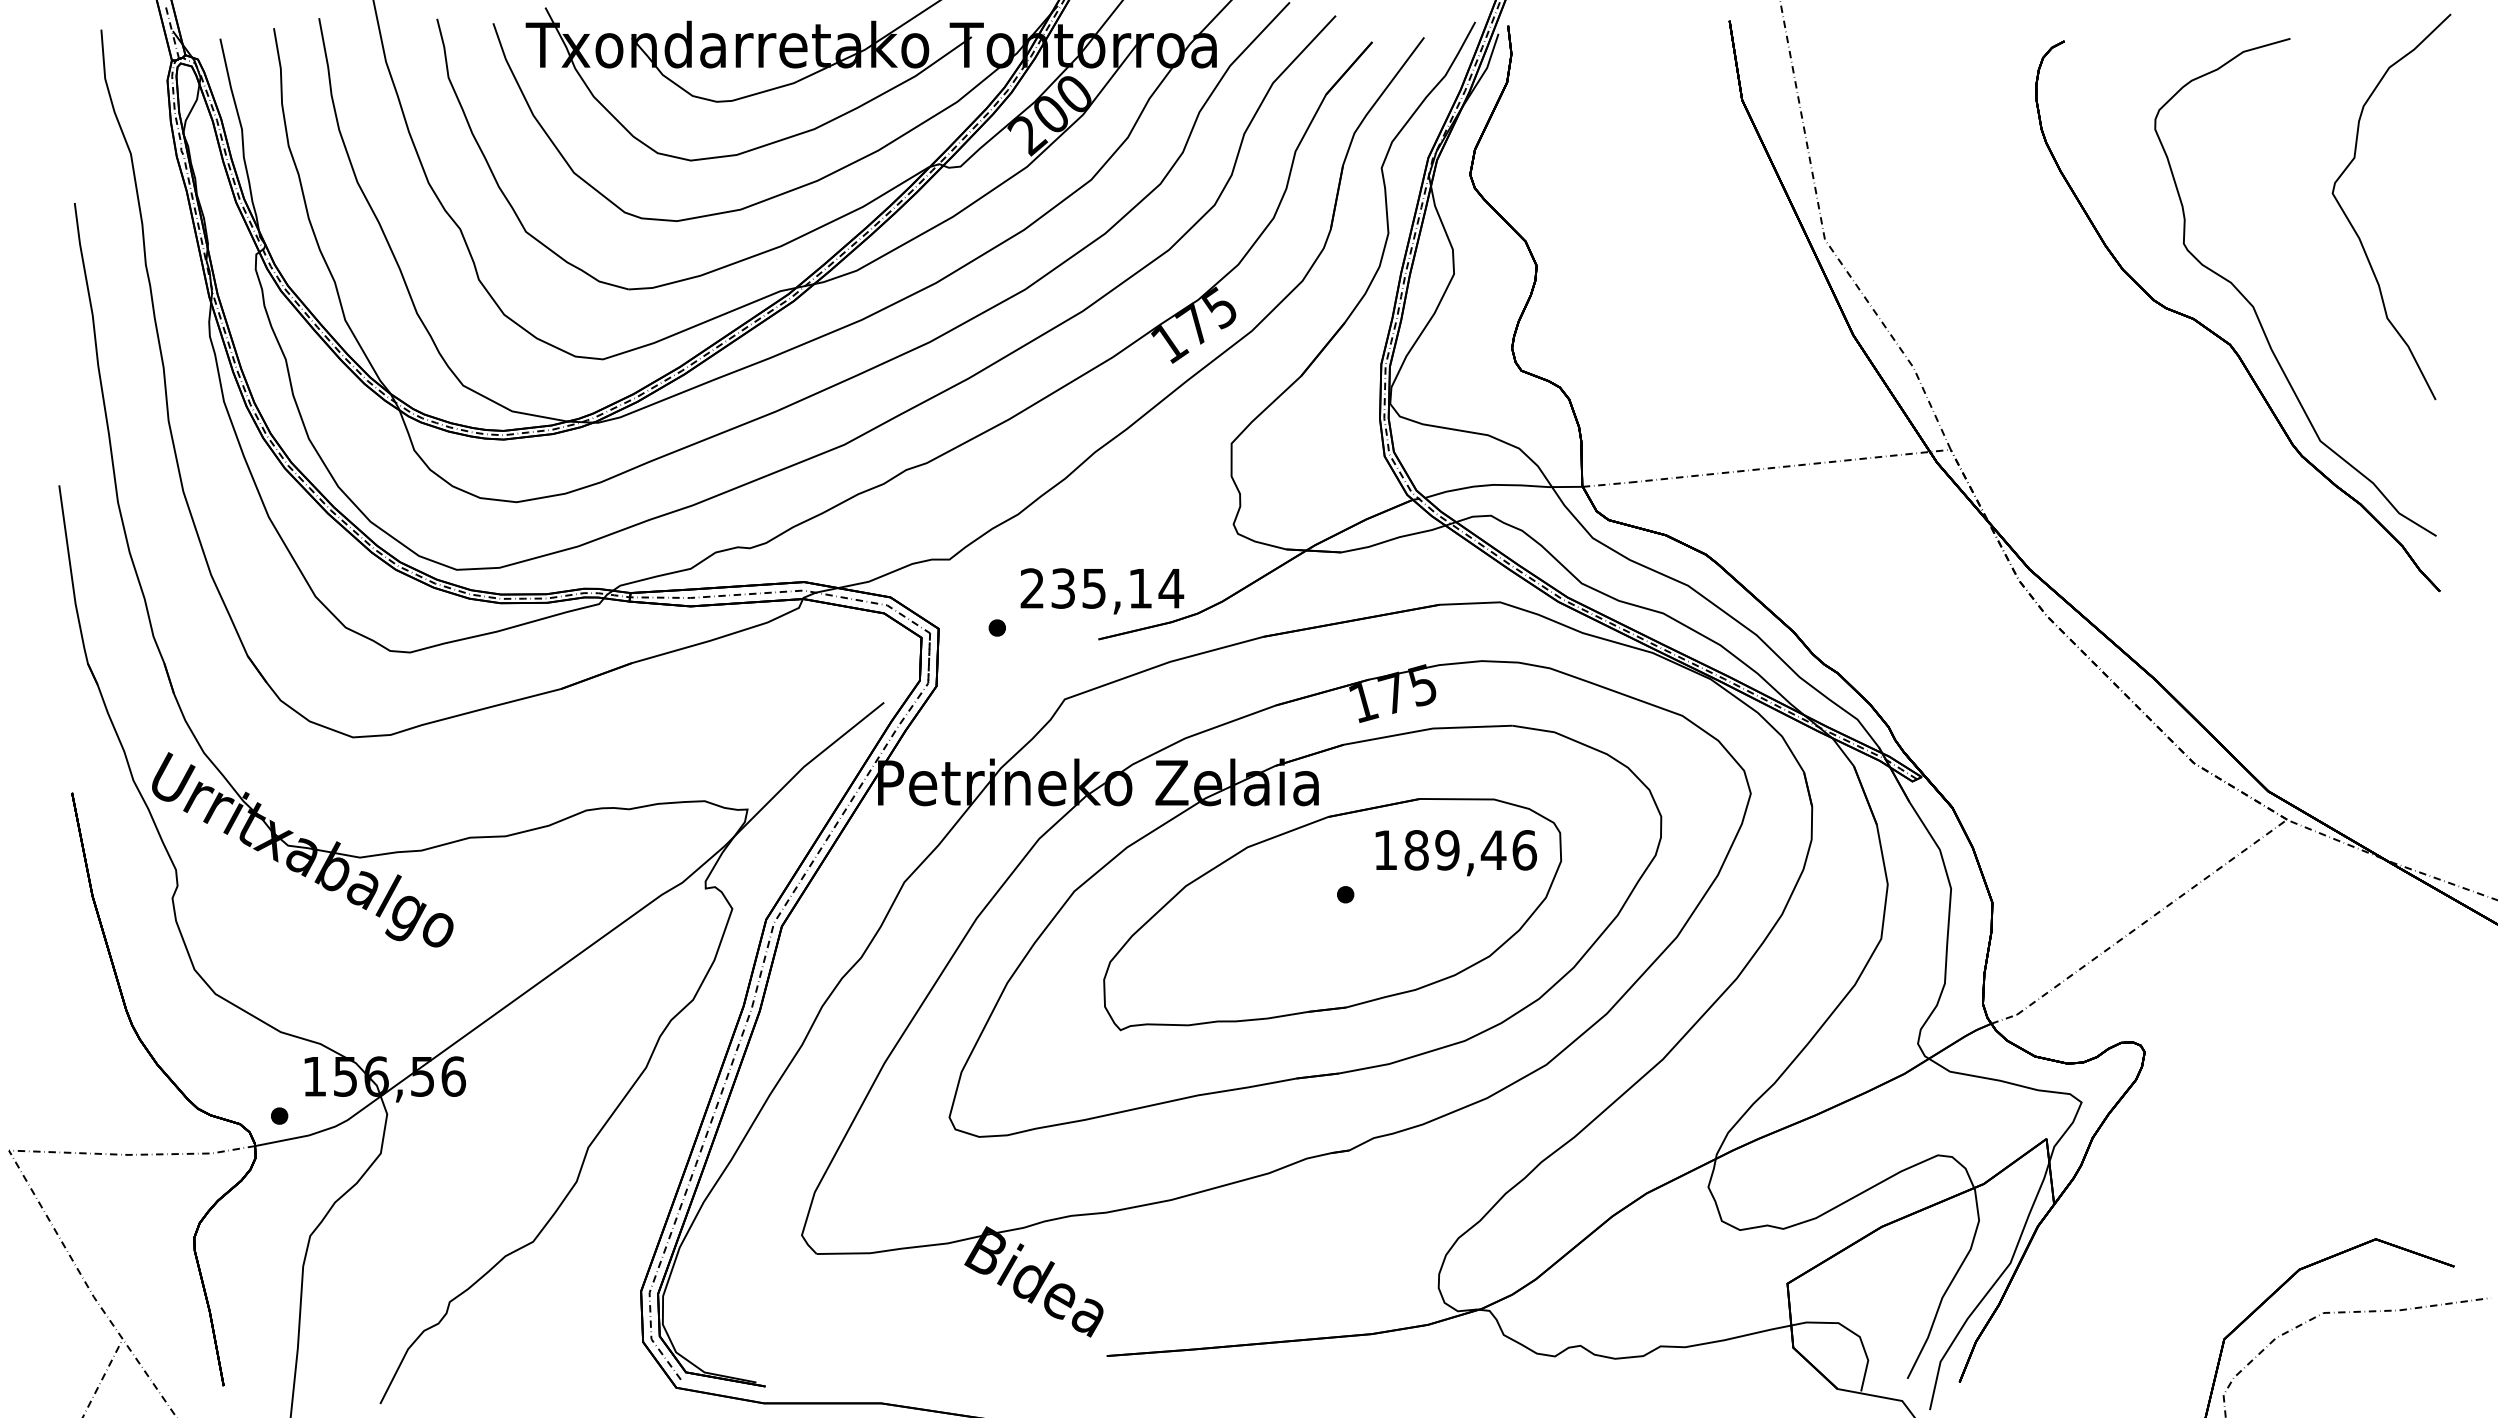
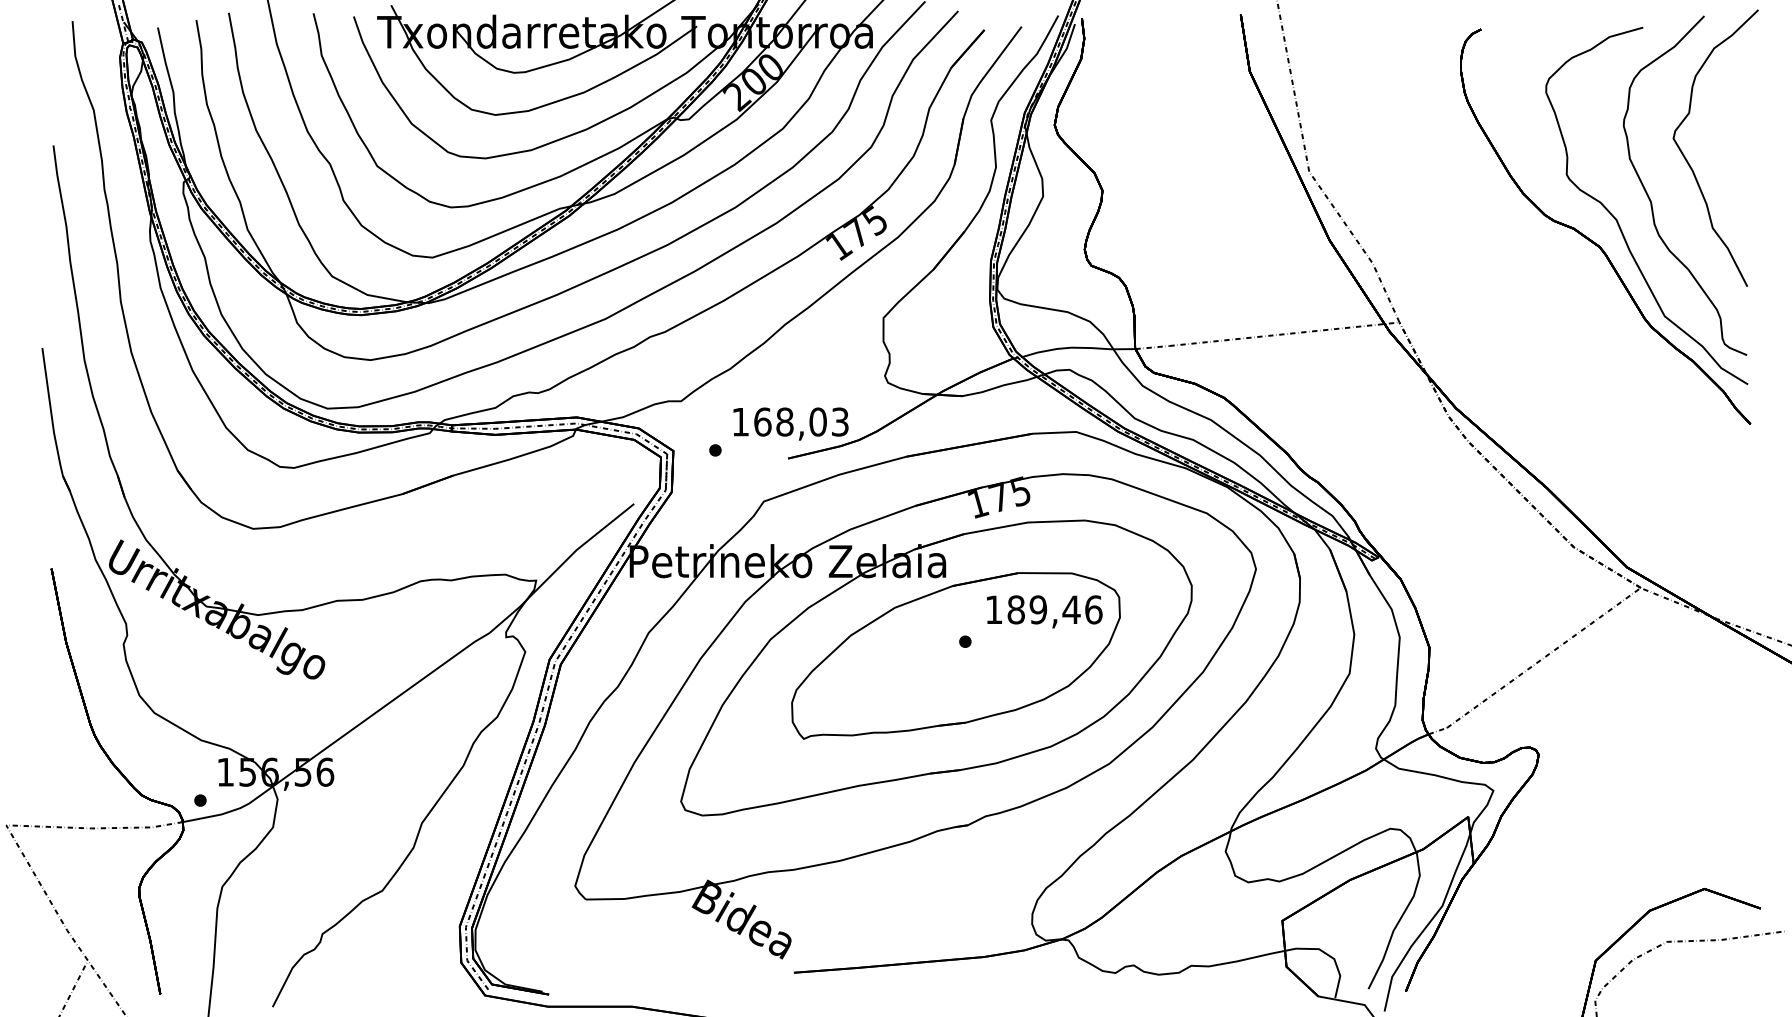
curve: (2302, 281) -> (1651, 201), added
text: (1102, 588) -> (790, 422), 235,14 -> 168,03

